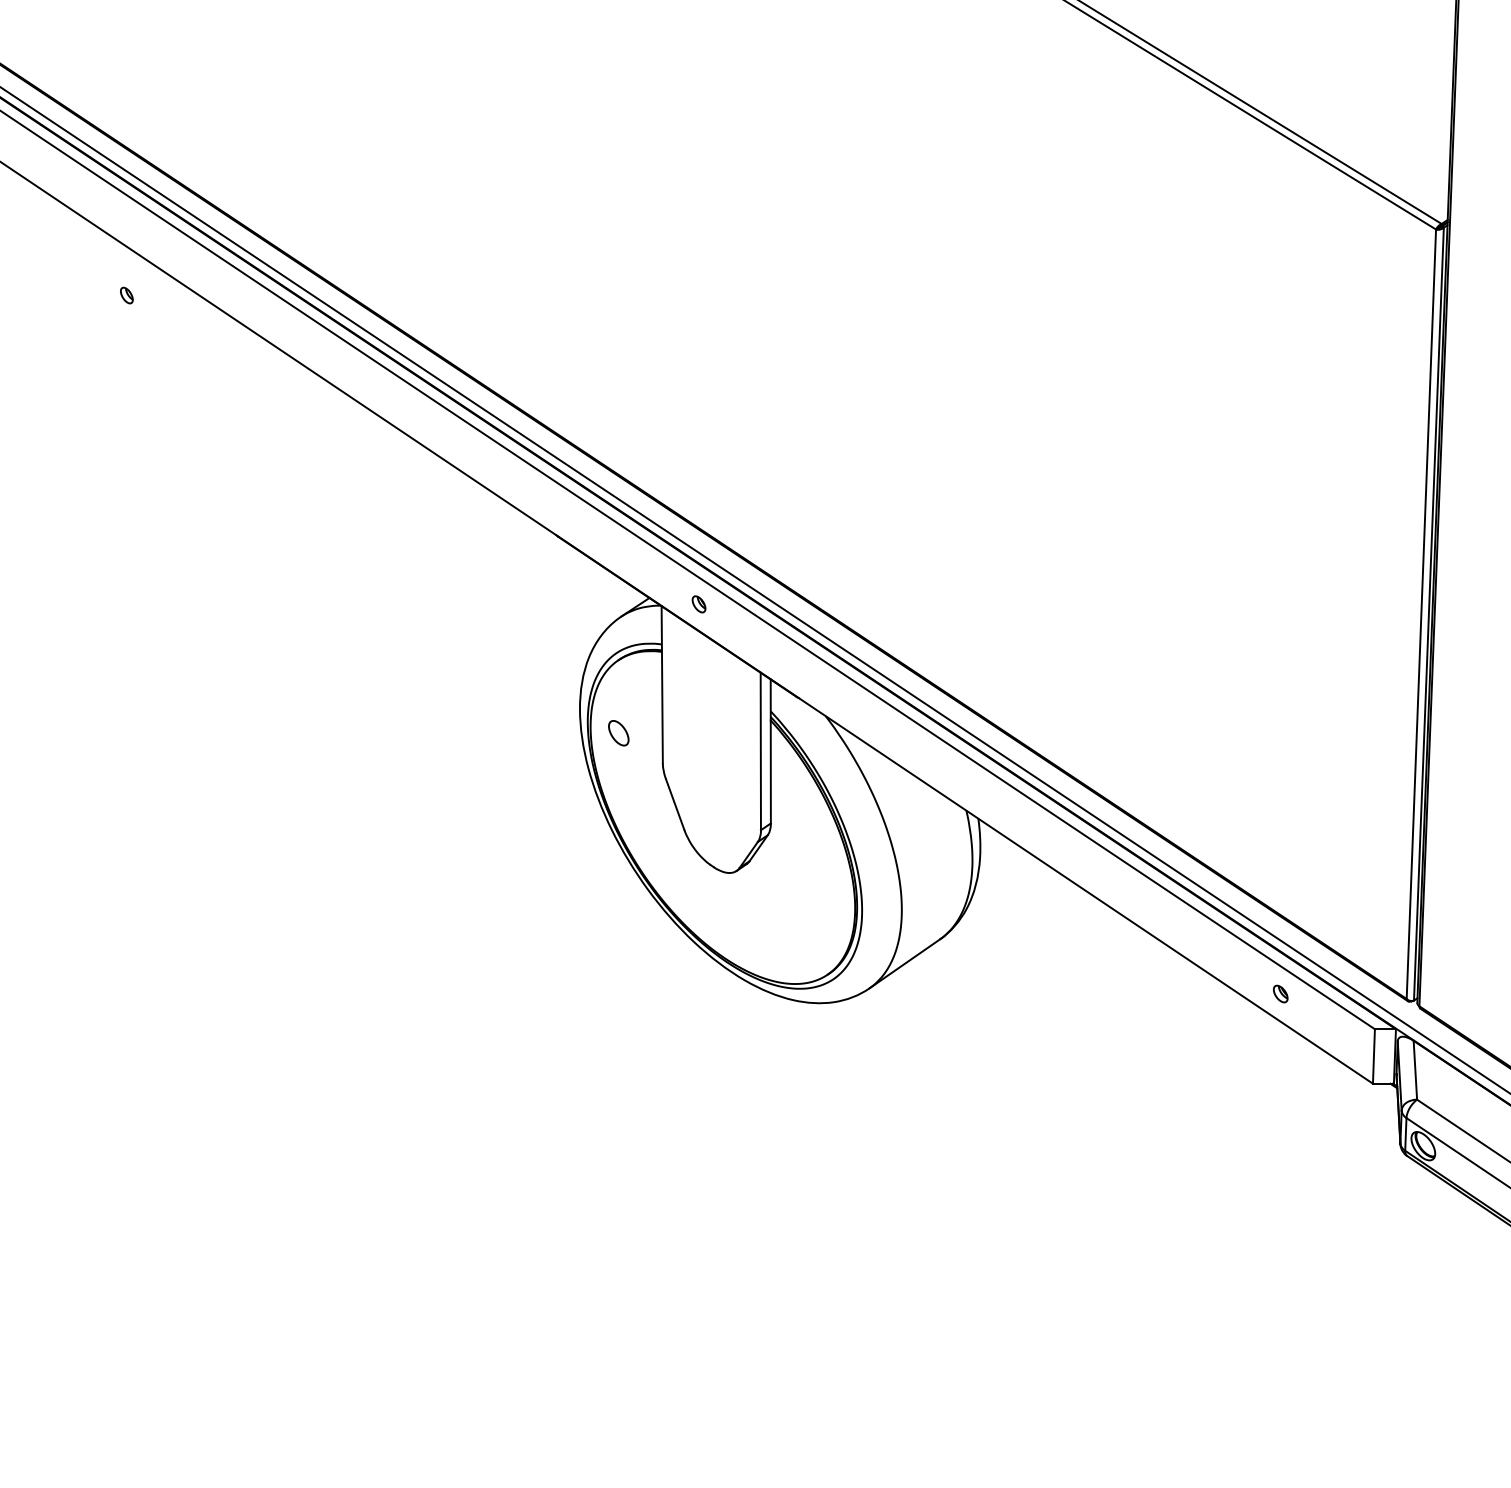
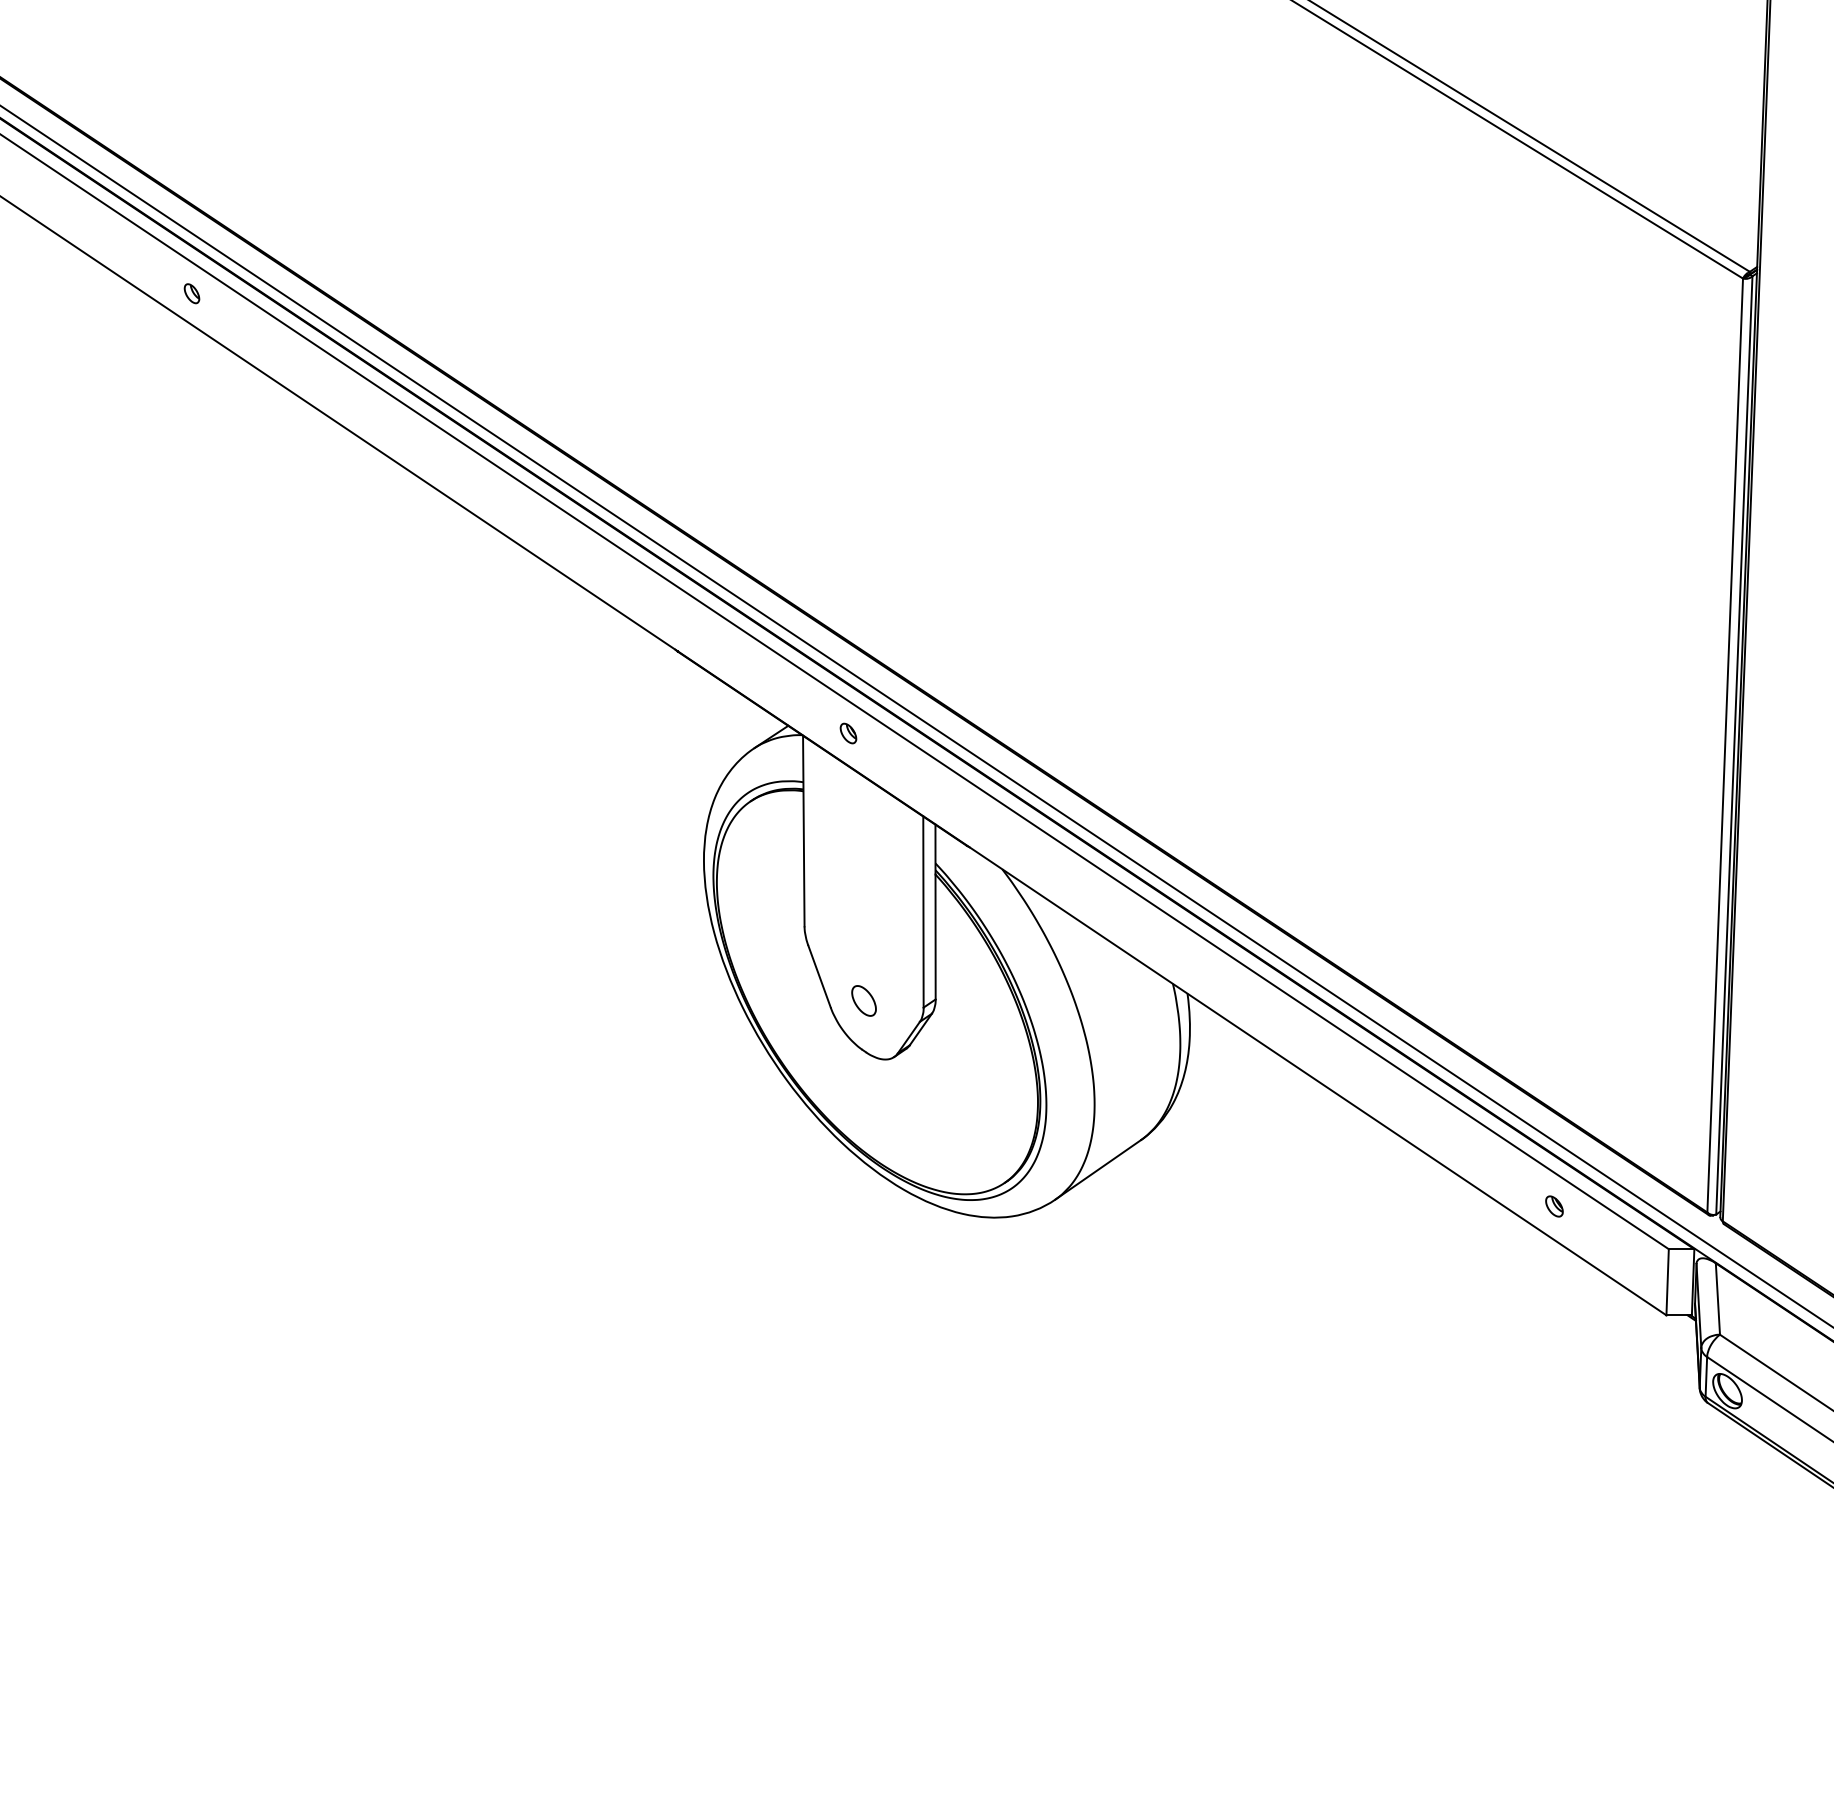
part: (126, 295) -> (191, 293), moved
part: (618, 732) -> (863, 1000), moved

